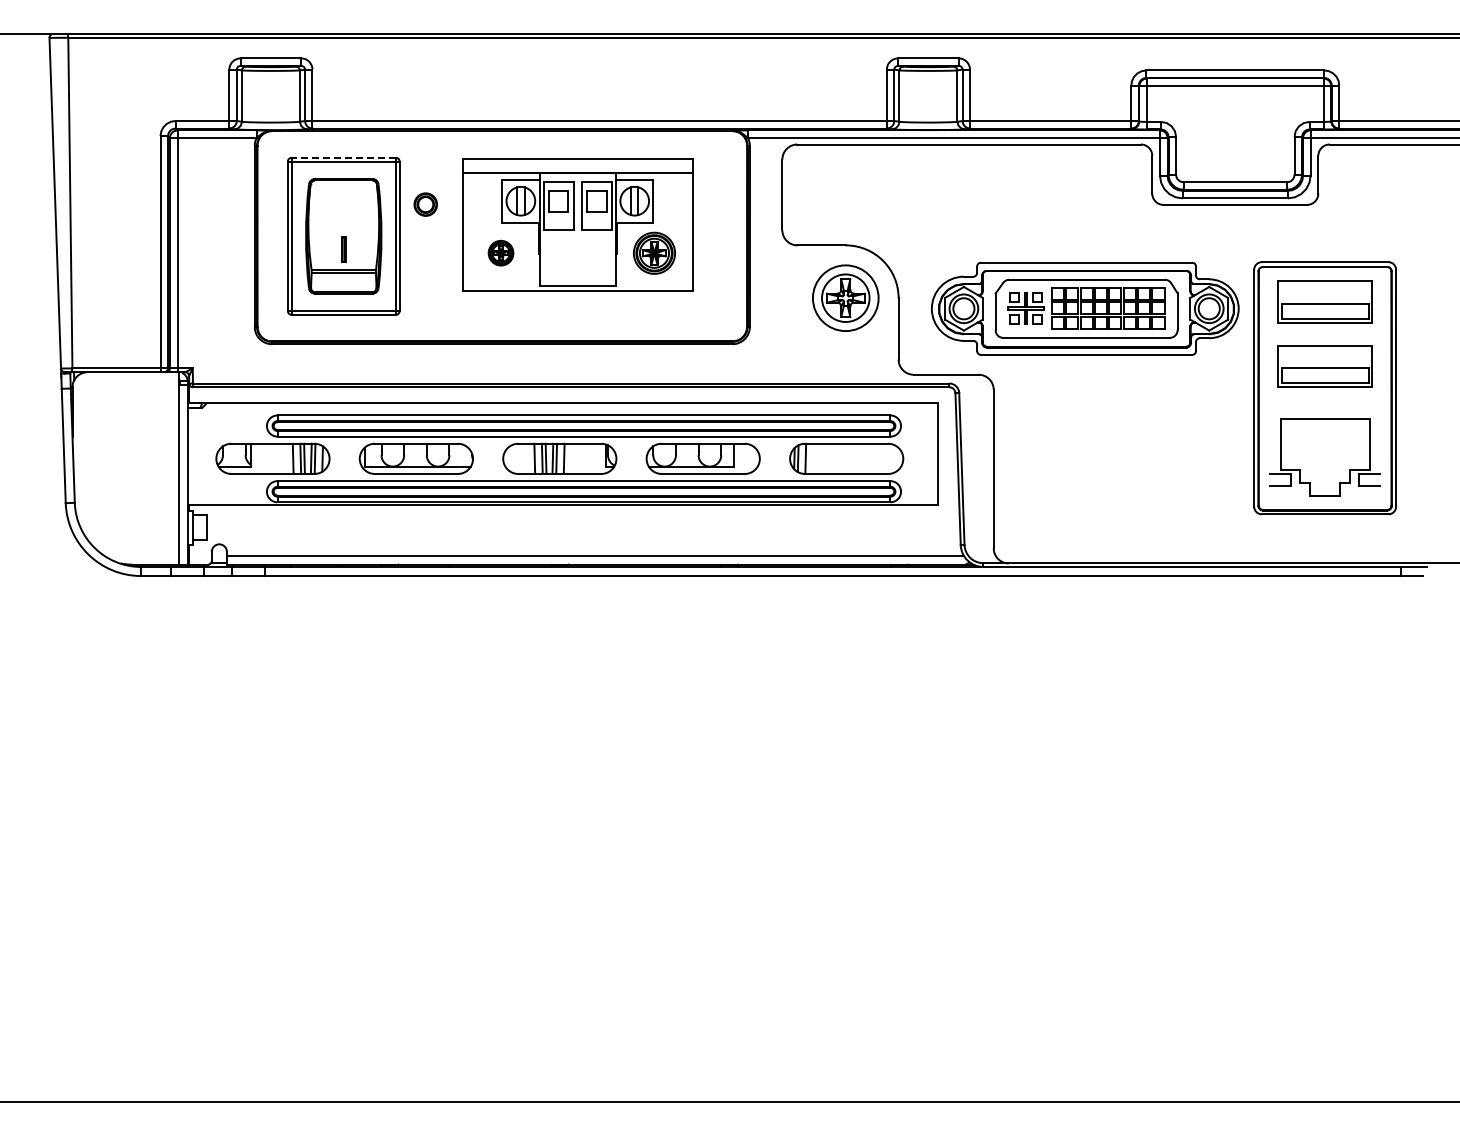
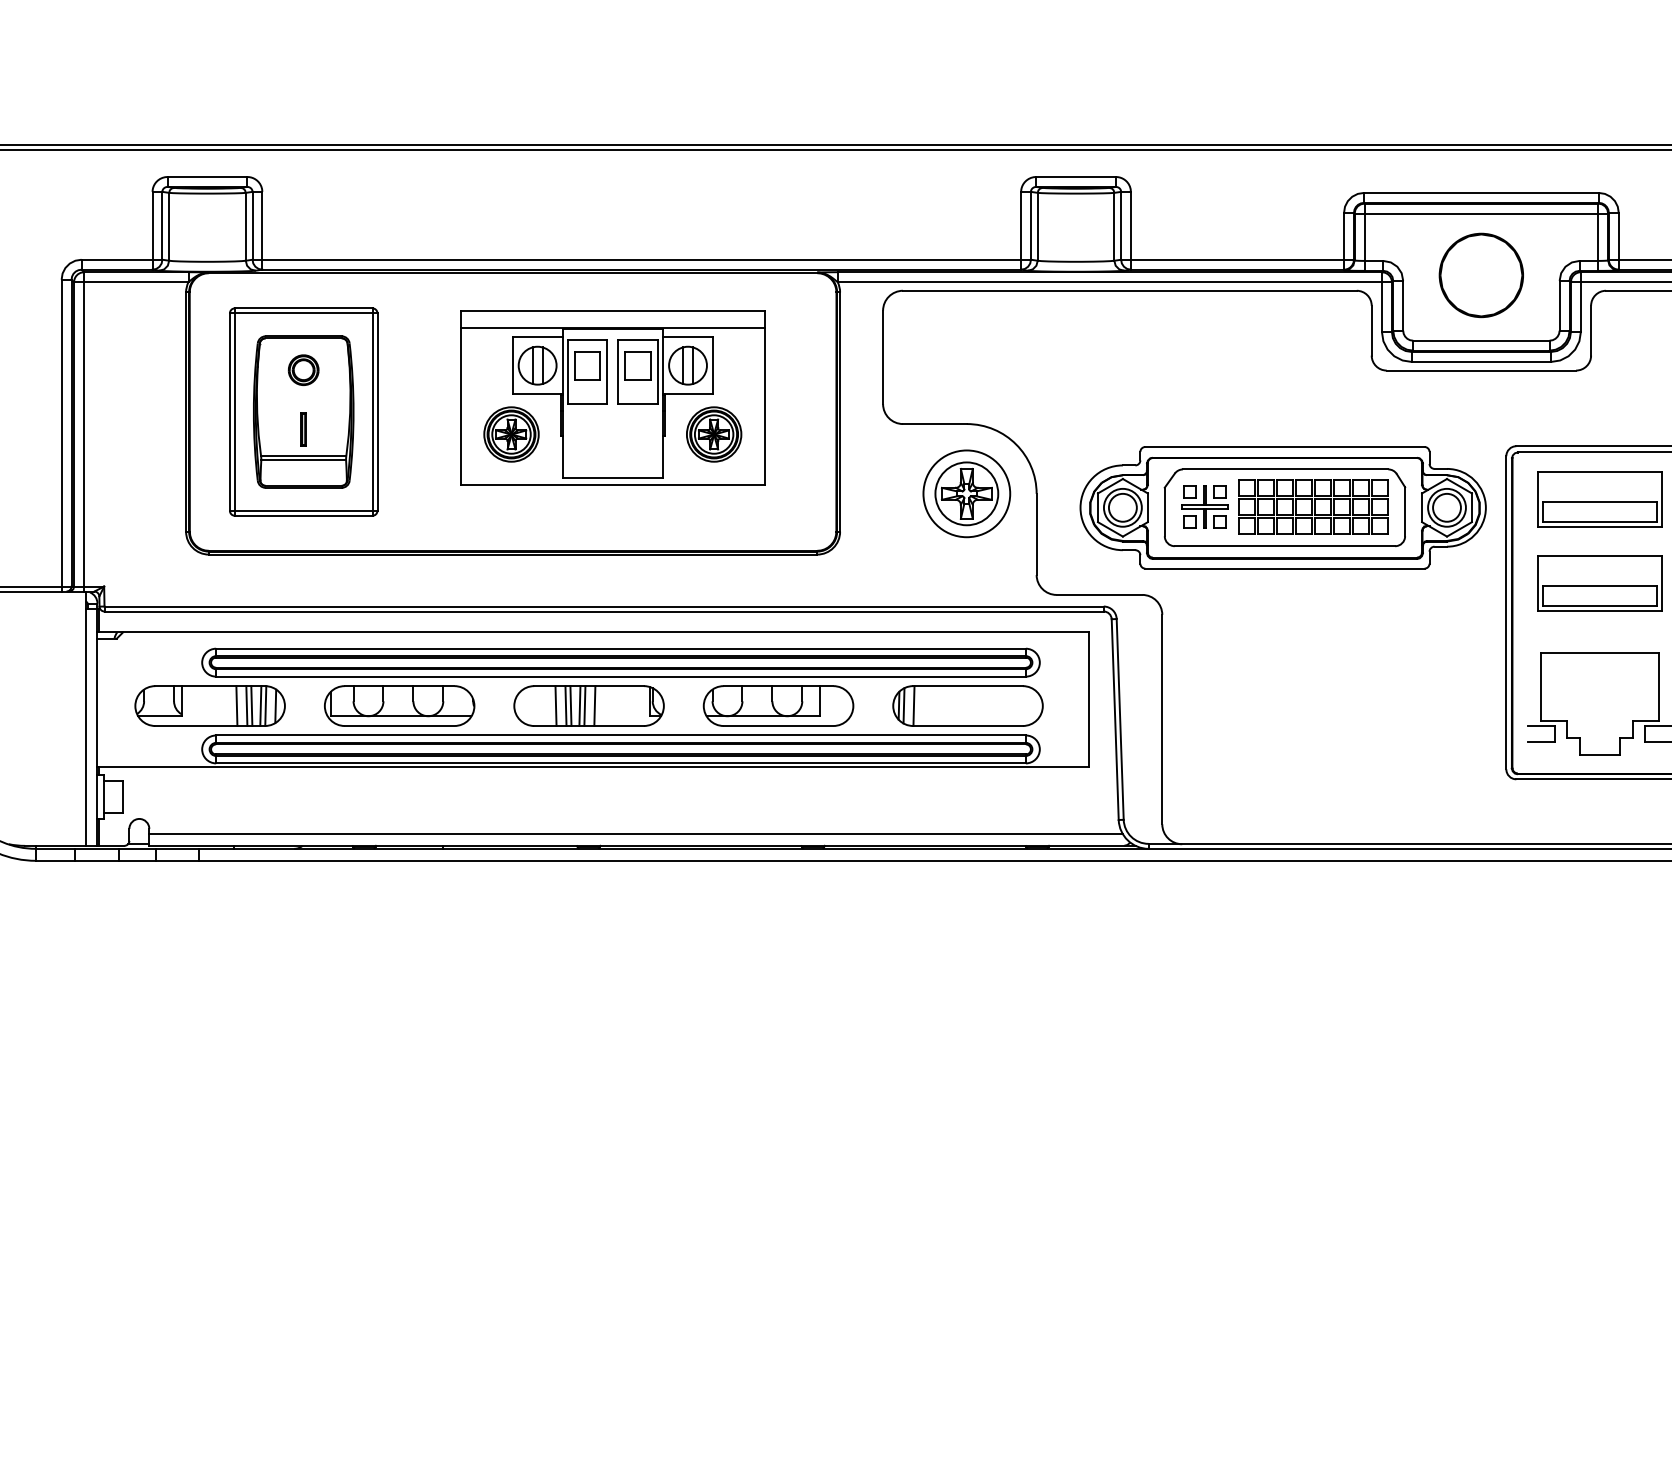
circle: (1234, 132) -> (1480, 274), added
line: (343, 157) -> (303, 307), dashed -> solid
part: (425, 204) -> (303, 370), moved
part: (500, 252) -> (510, 433), size x1.67

